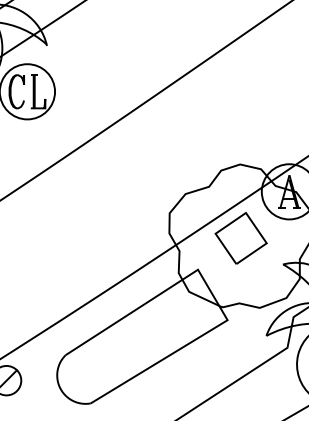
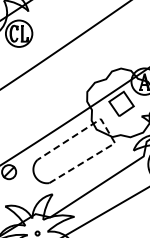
line: (213, 295) -> (108, 131), solid -> dashed

